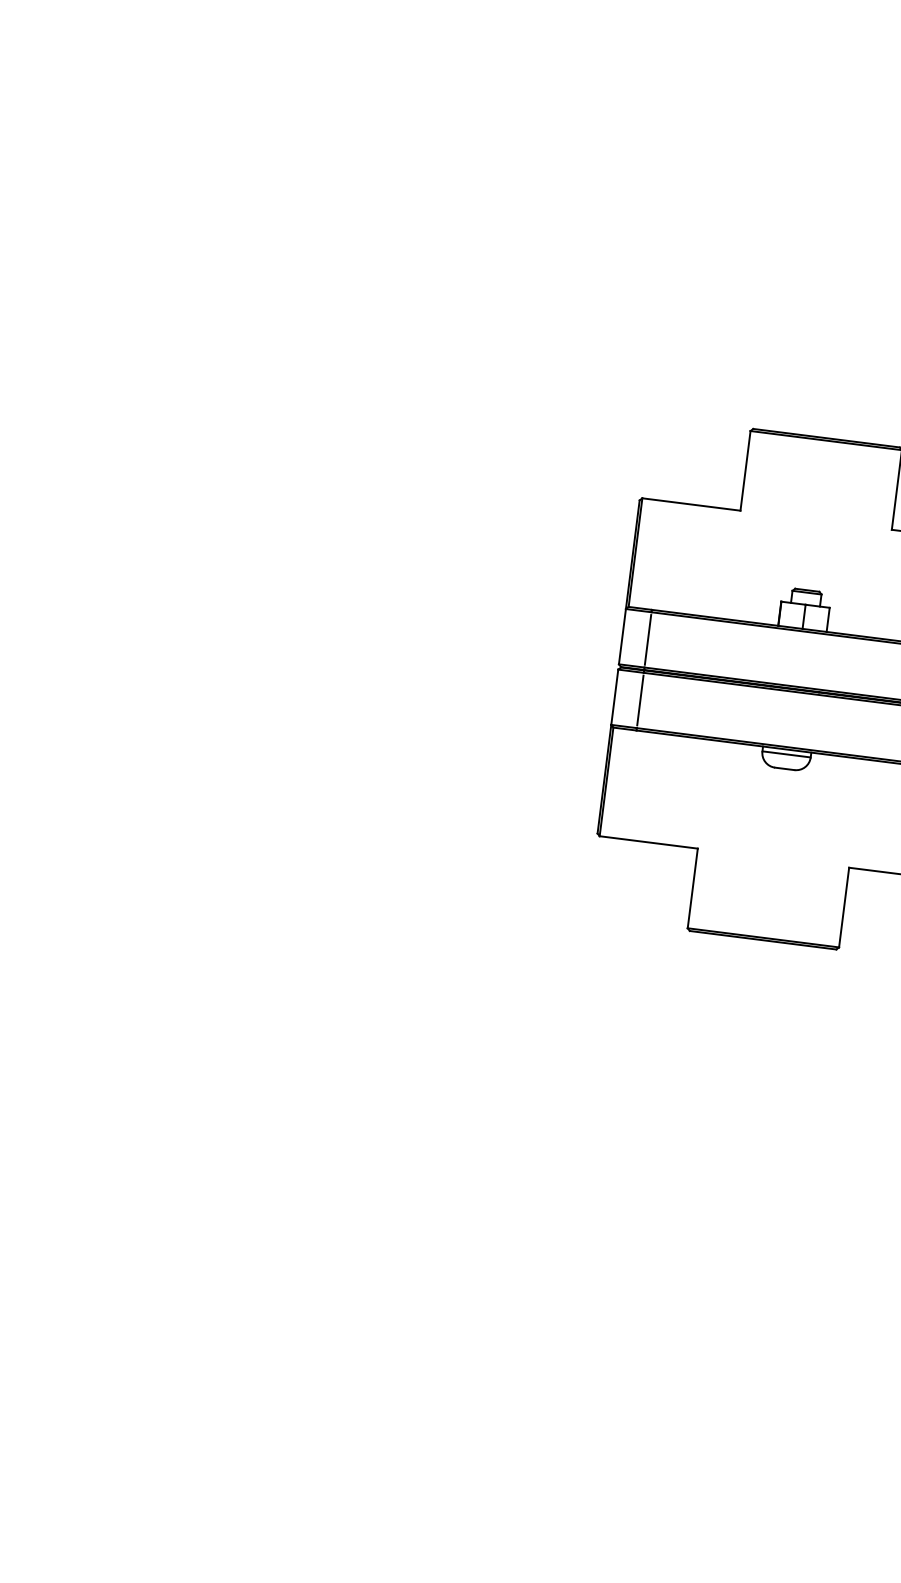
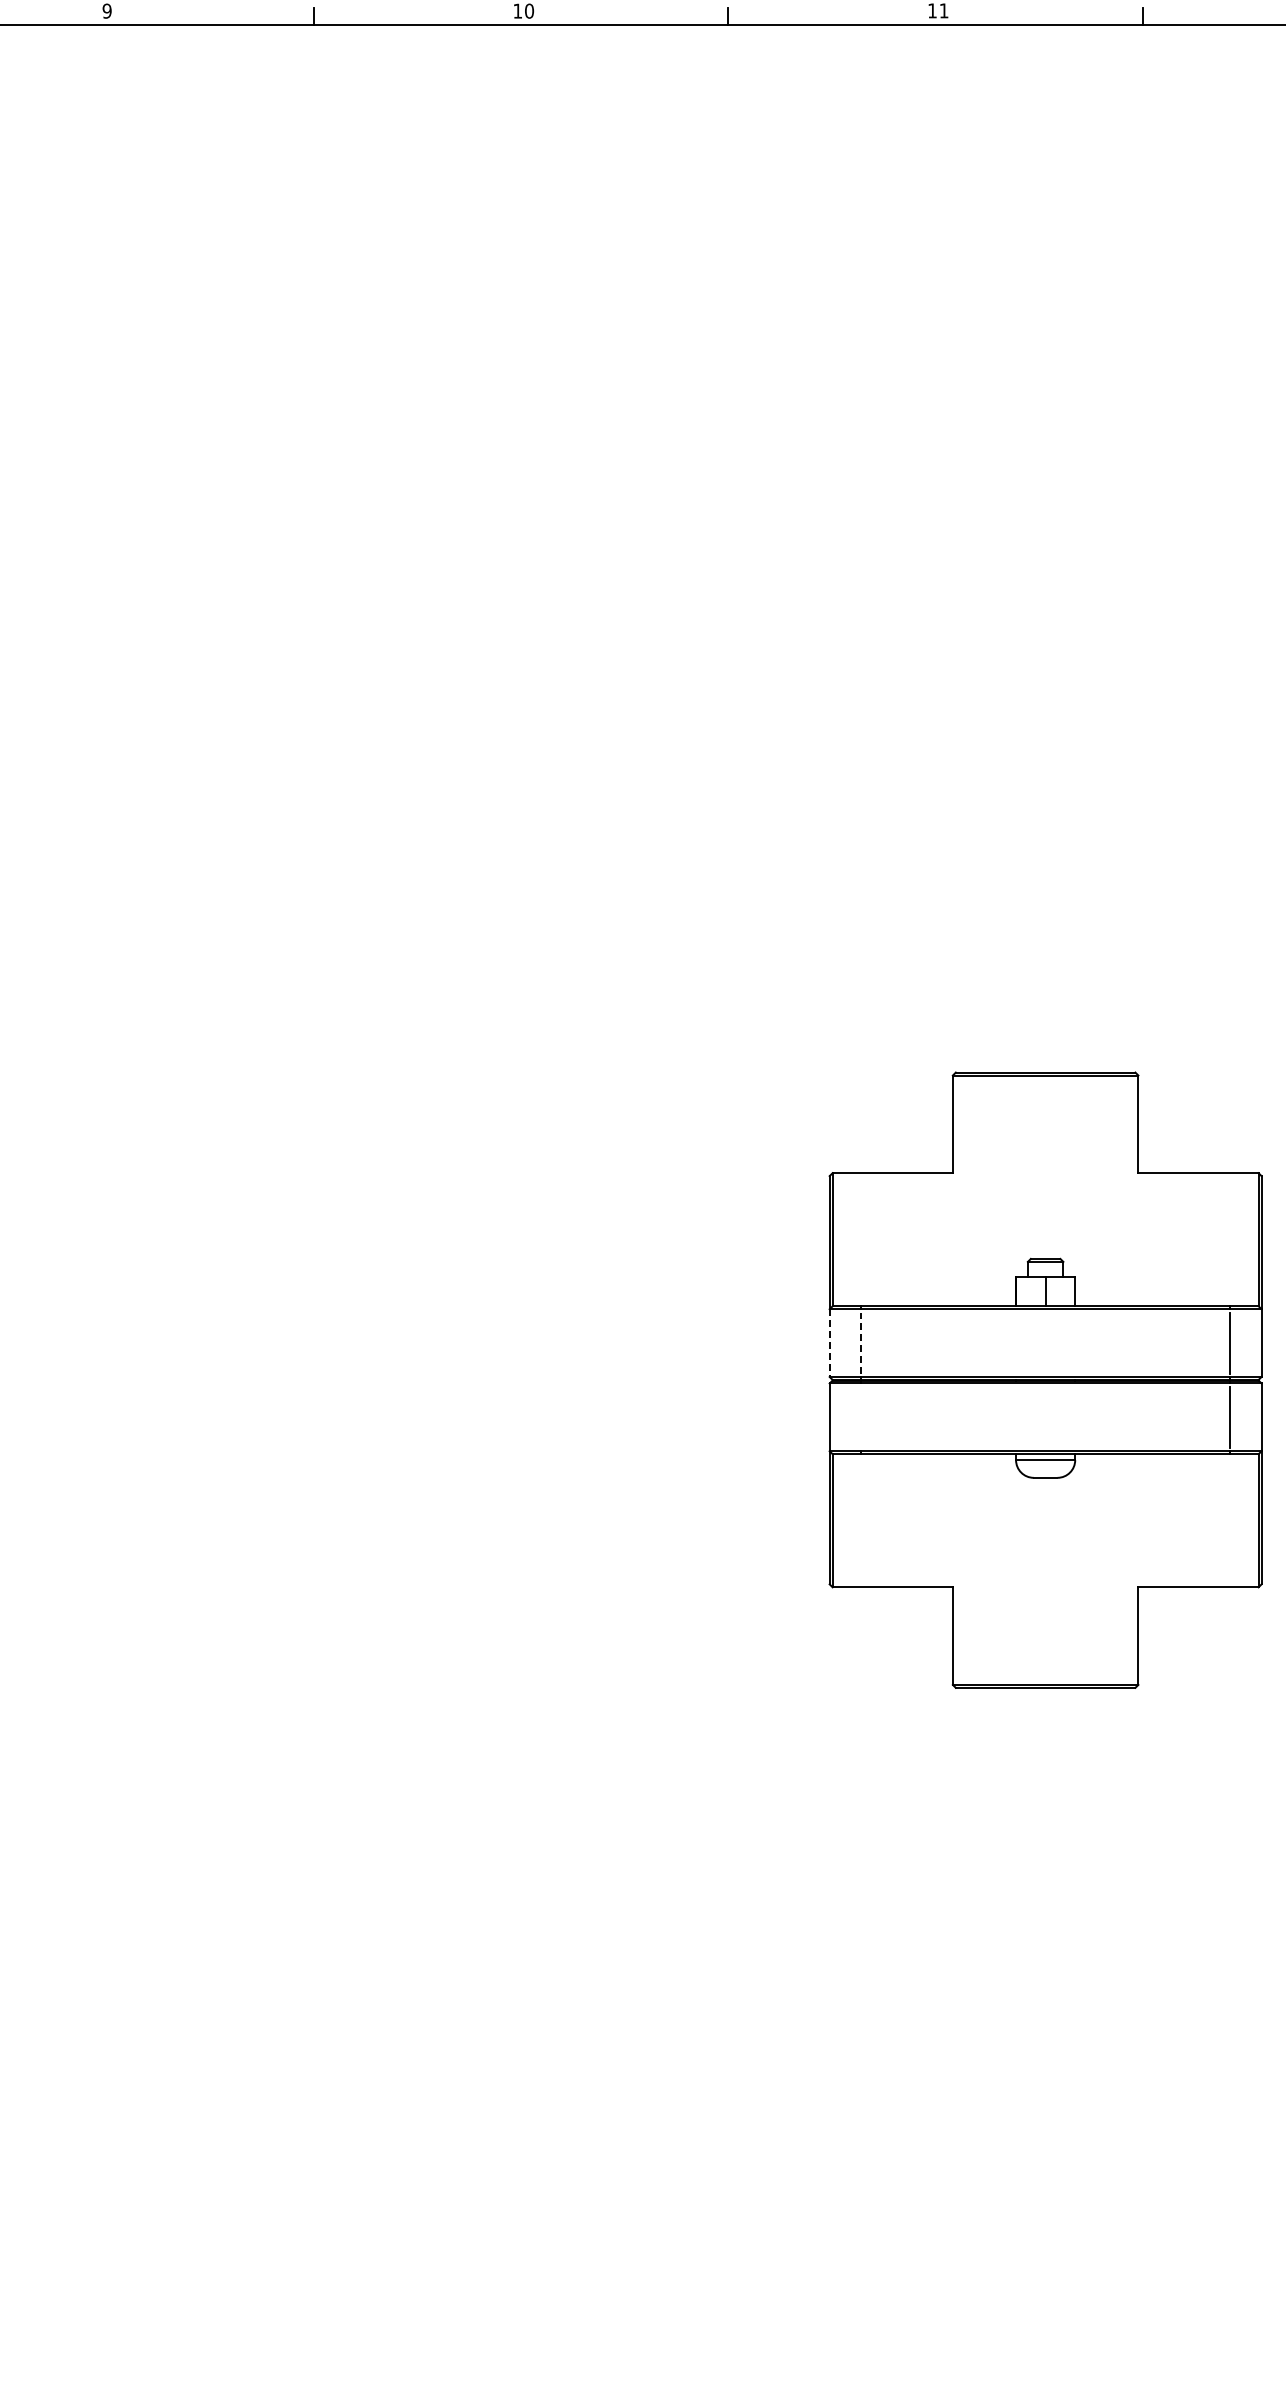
line: (622, 636) -> (829, 1343), solid -> dashed
line: (648, 639) -> (861, 1342), solid -> dashed
line: (640, 699) -> (861, 1416), removed

